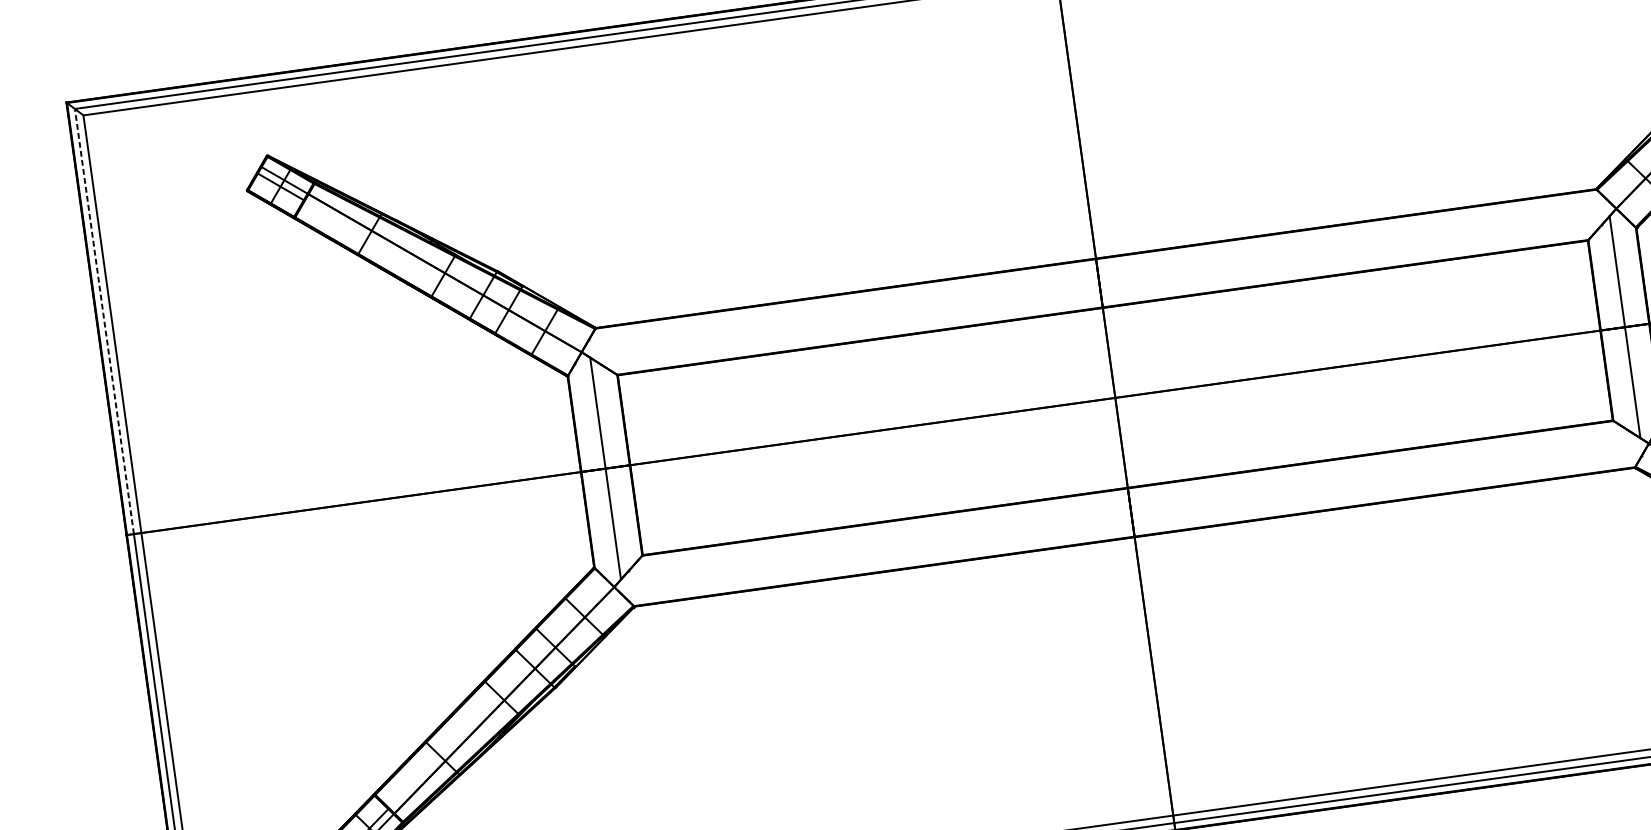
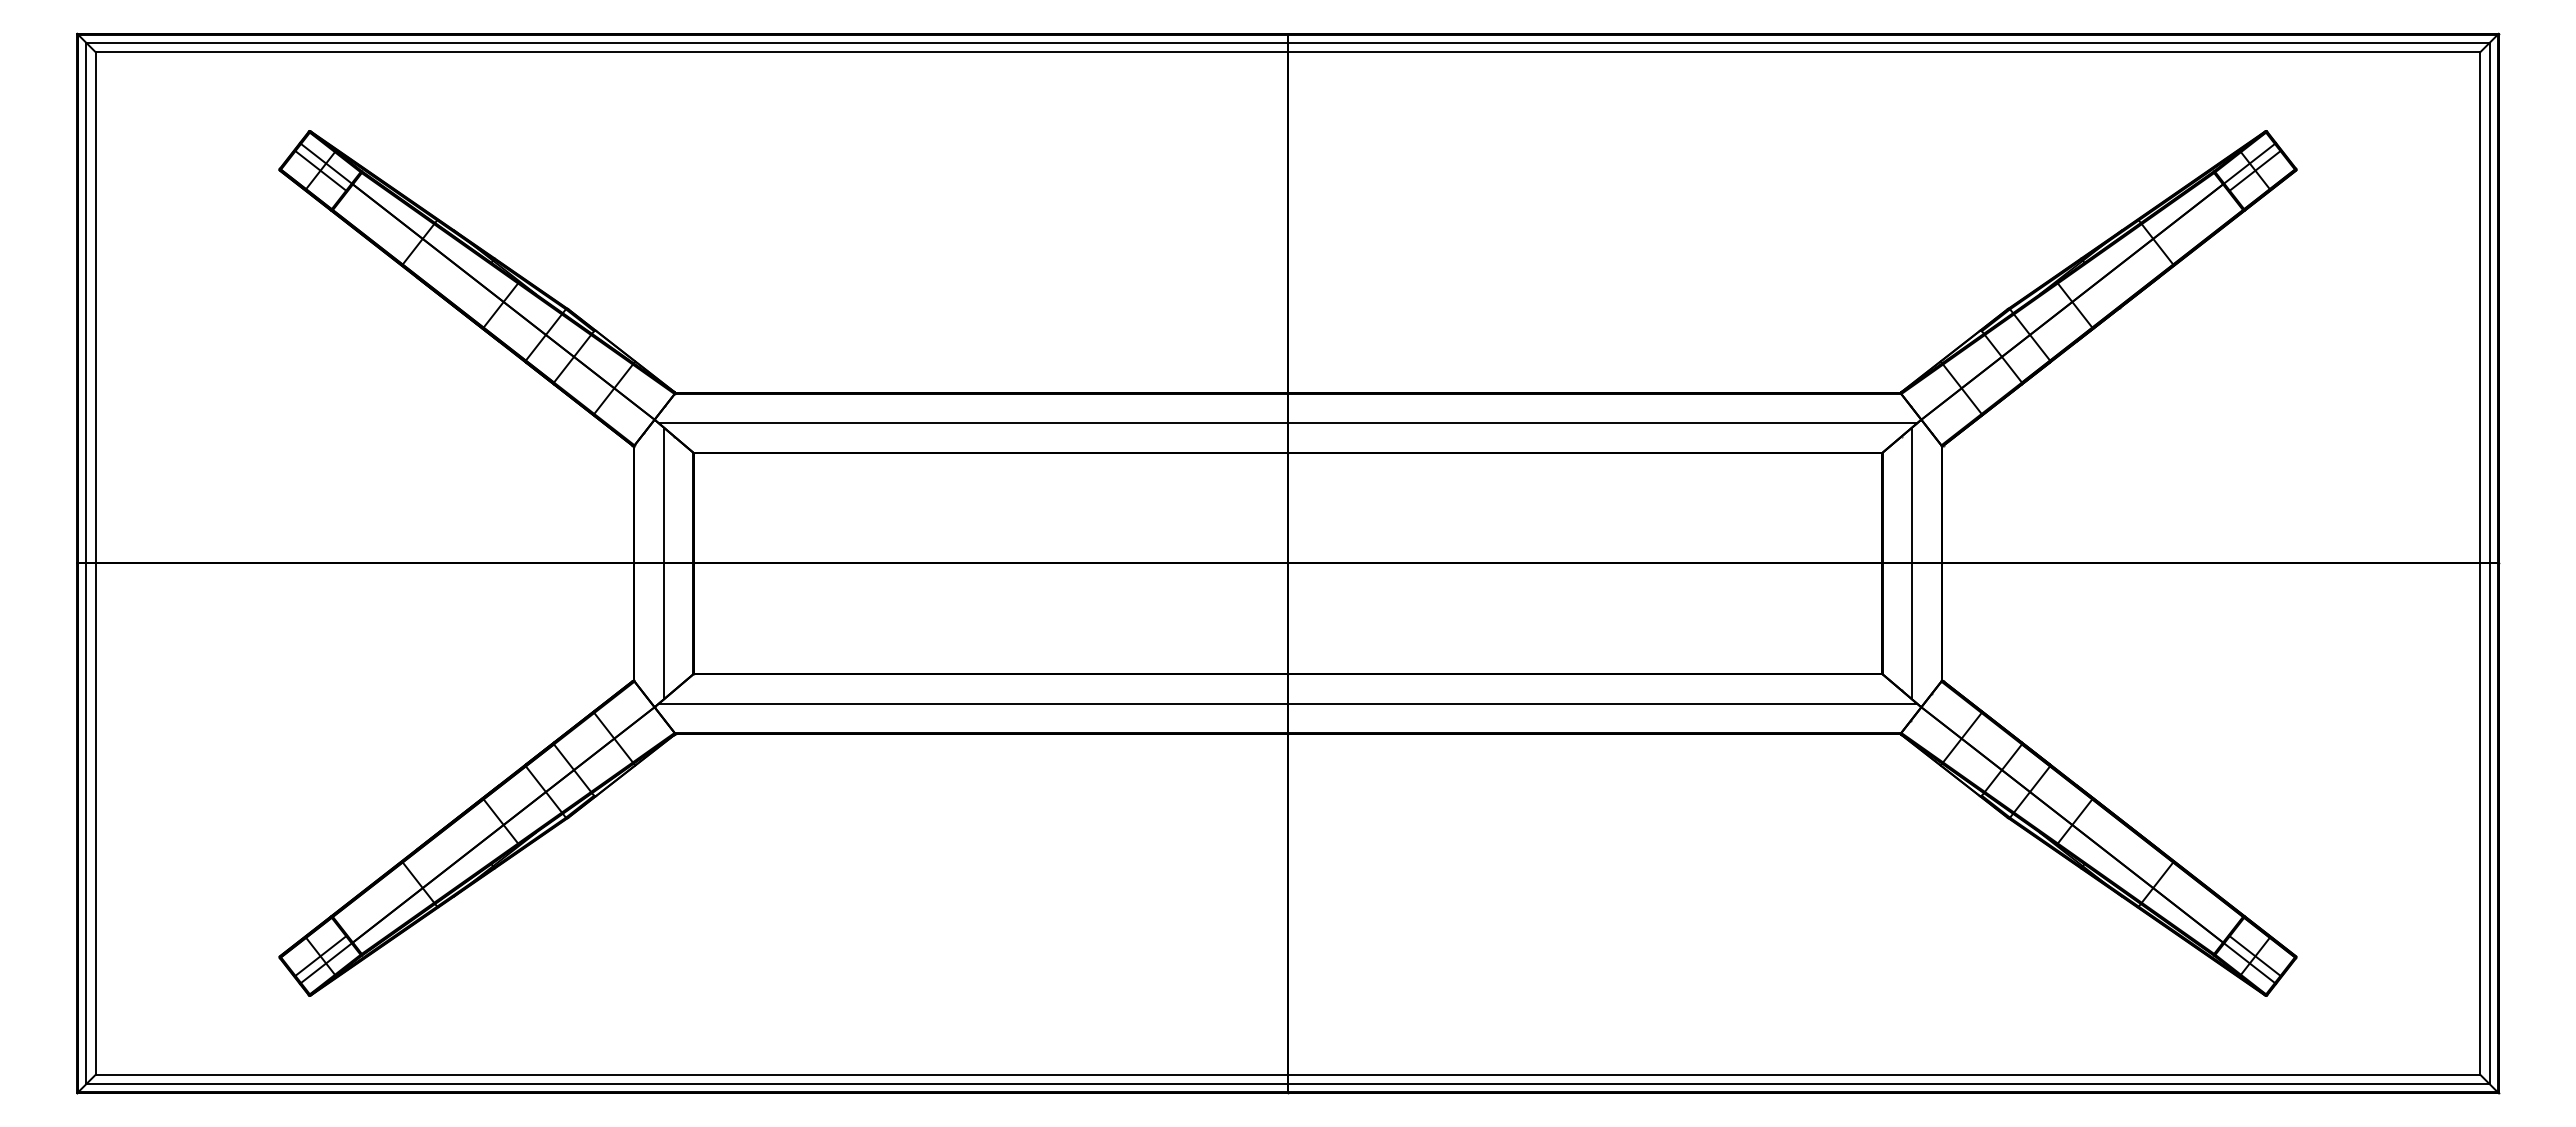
line: (1099, 283) -> (1287, 423), added
line: (104, 320) -> (86, 302), dashed -> solid
line: (1130, 512) -> (1287, 703), added

